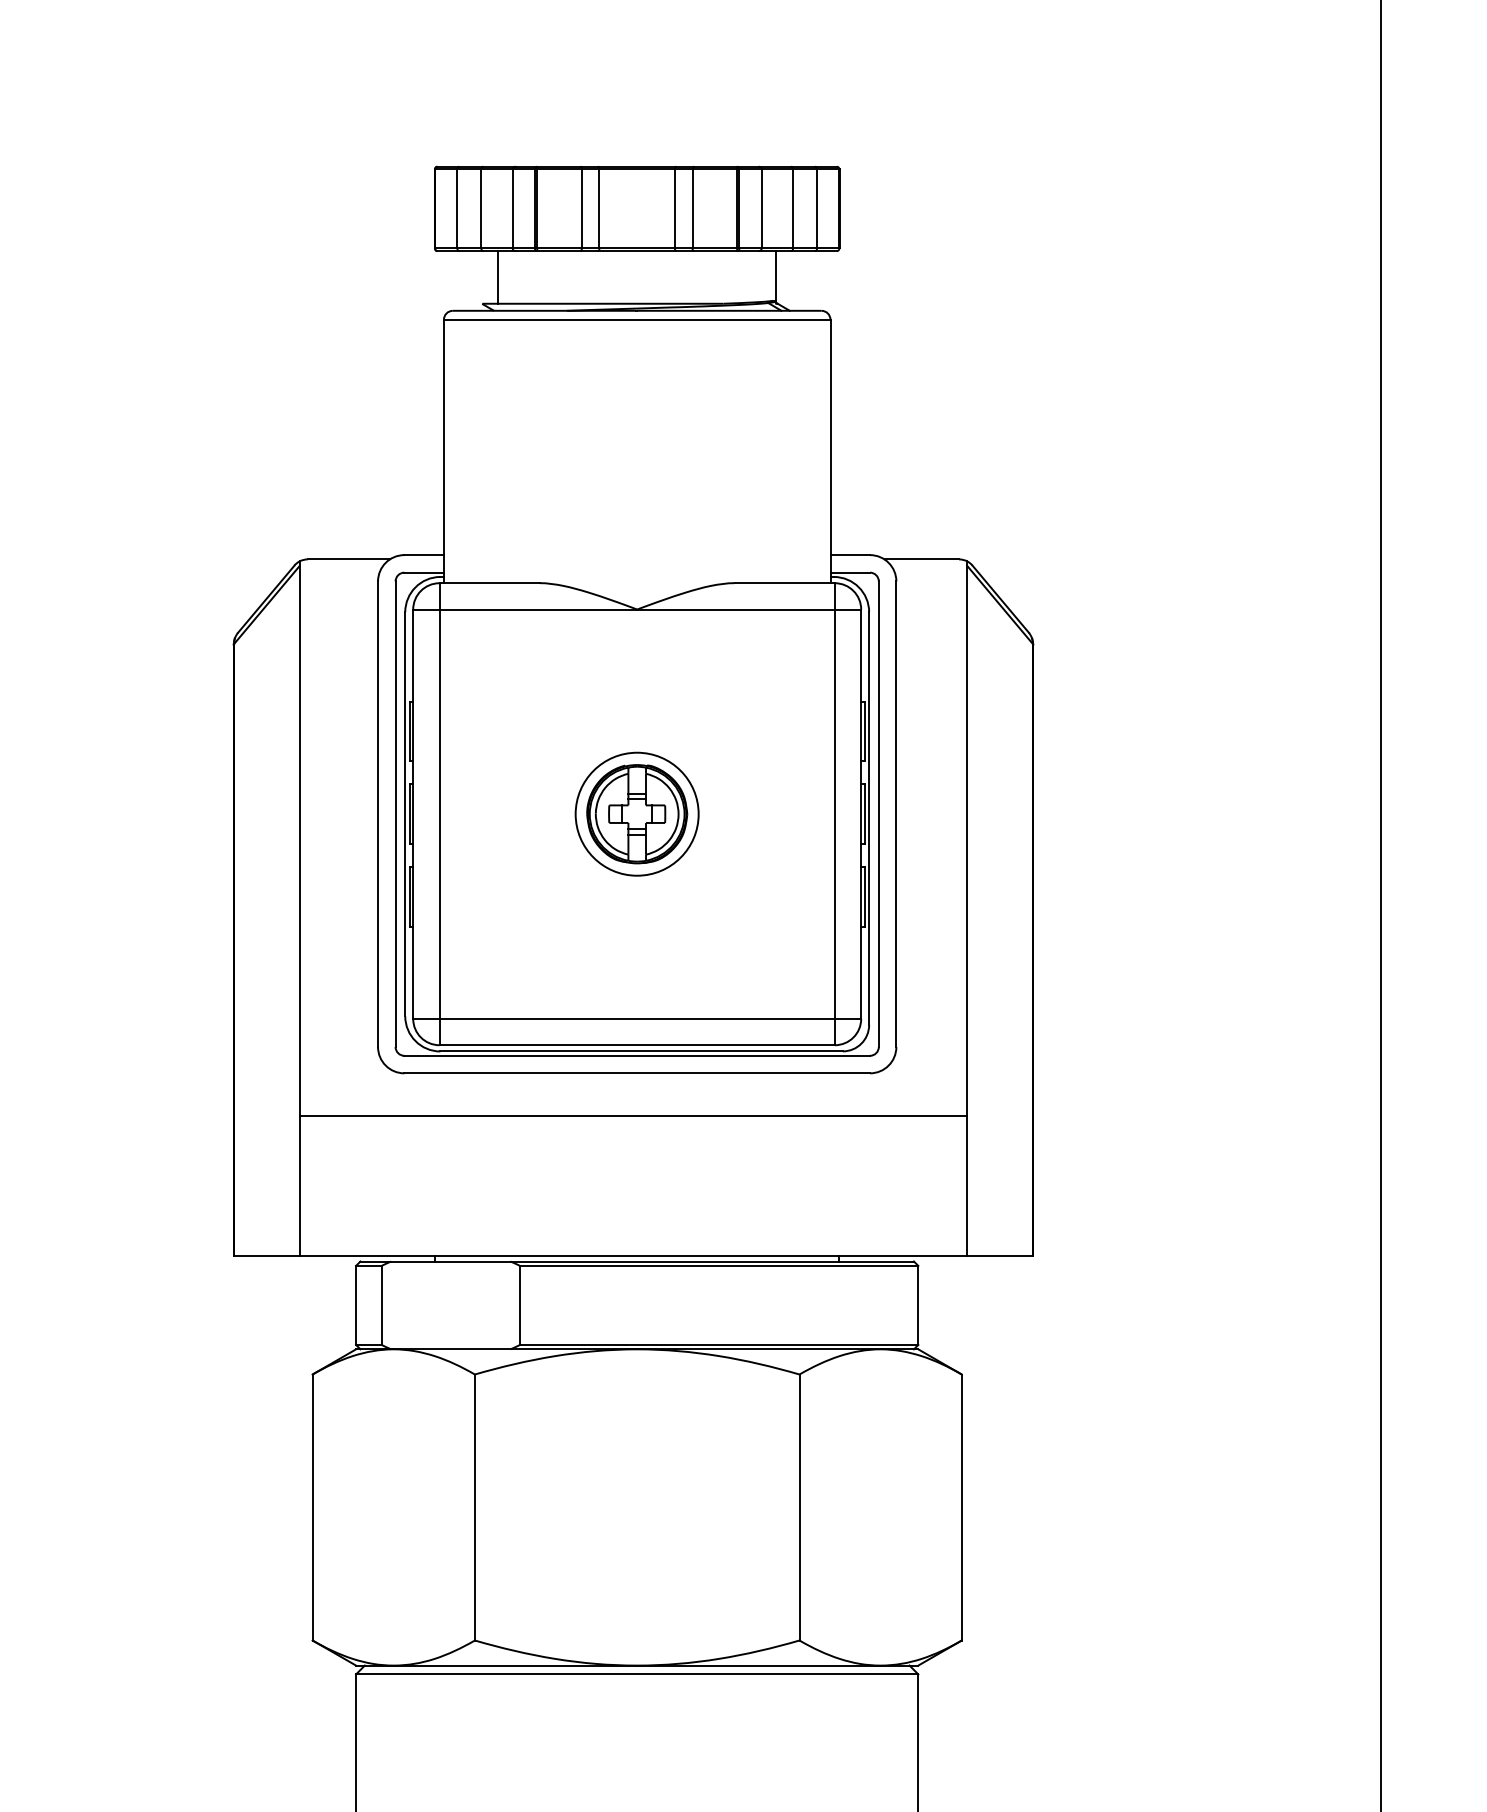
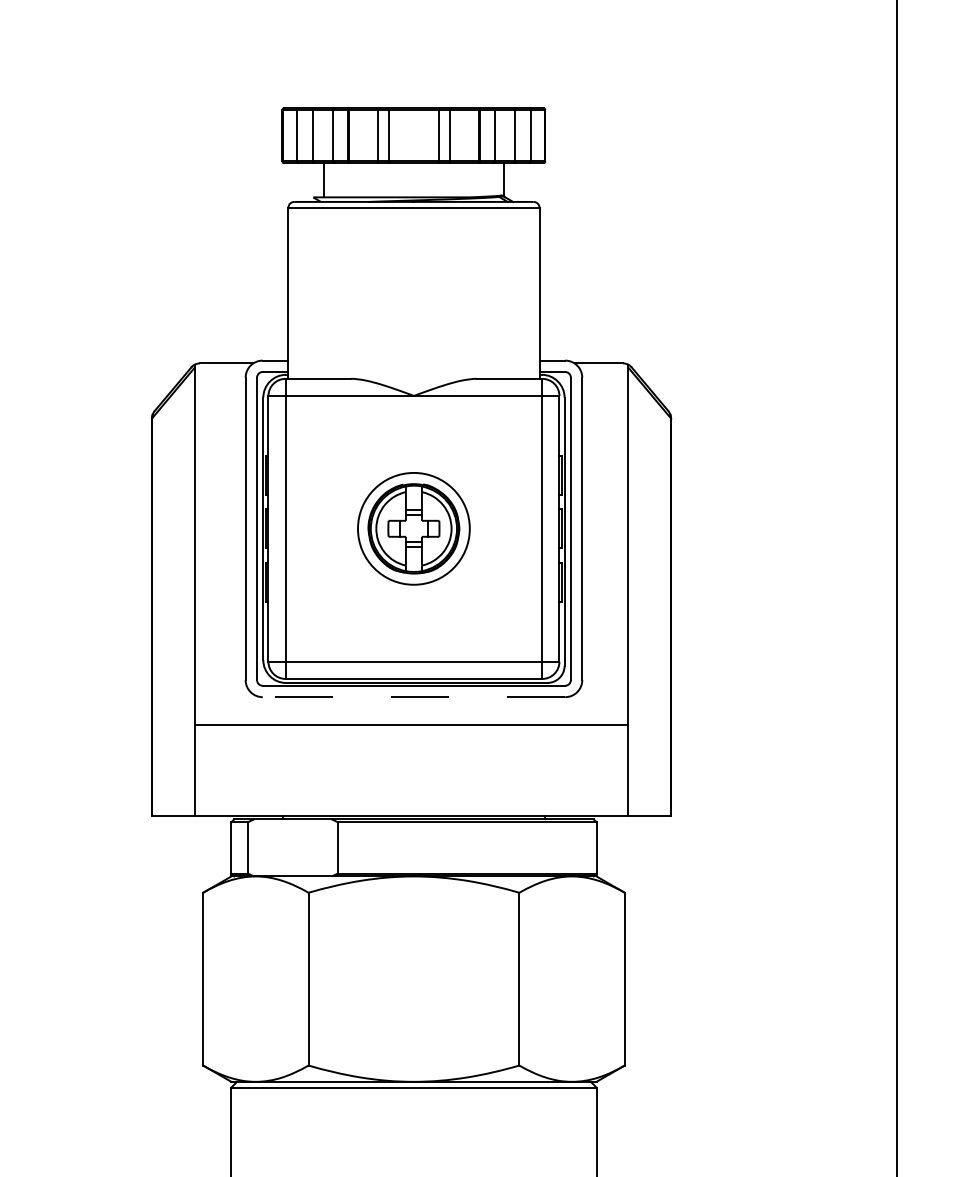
part: (636, 813) -> (413, 528), size x1.4
line: (636, 1073) -> (413, 697), solid -> dashed

